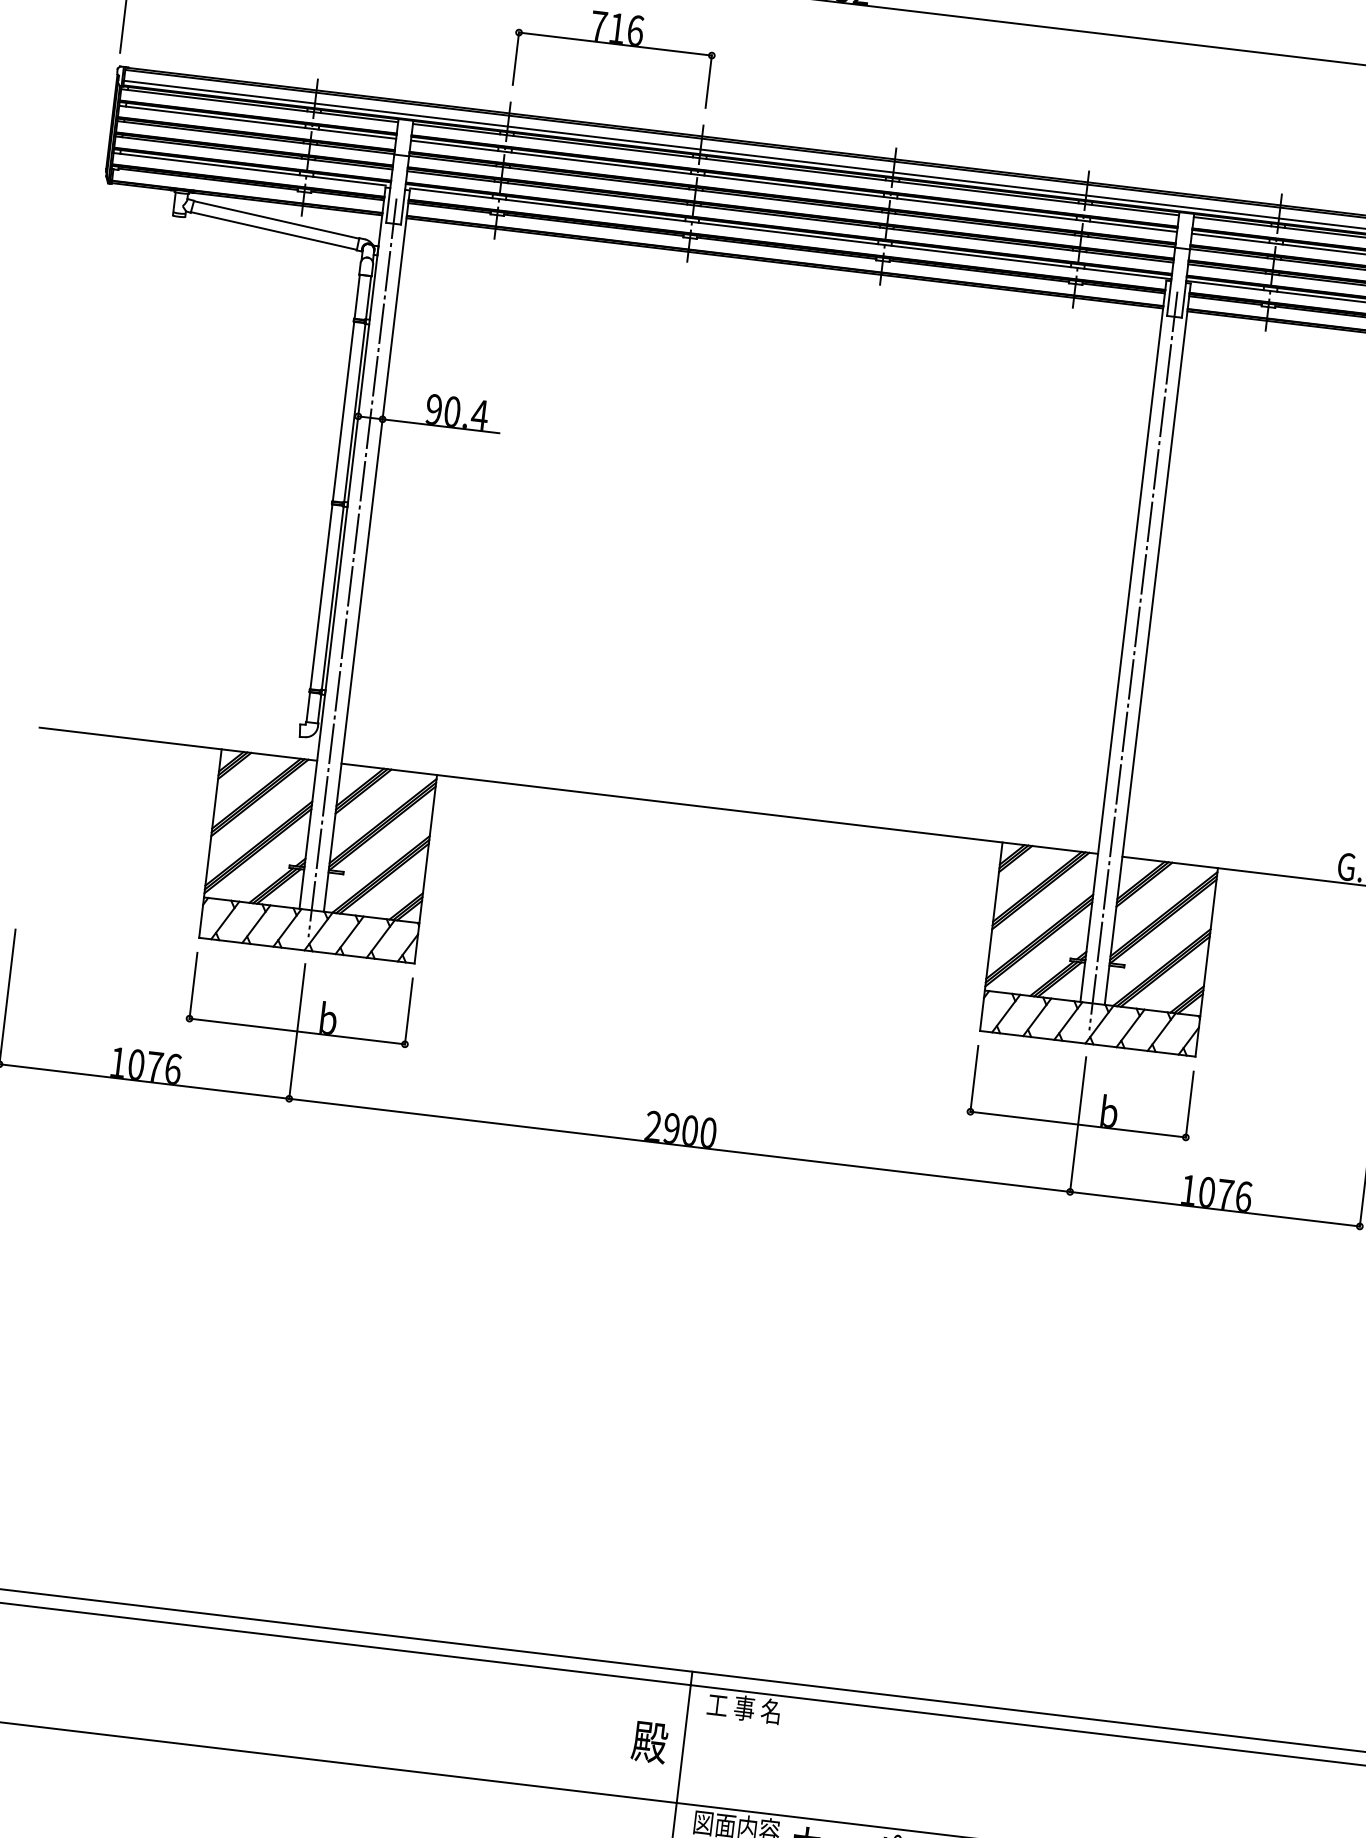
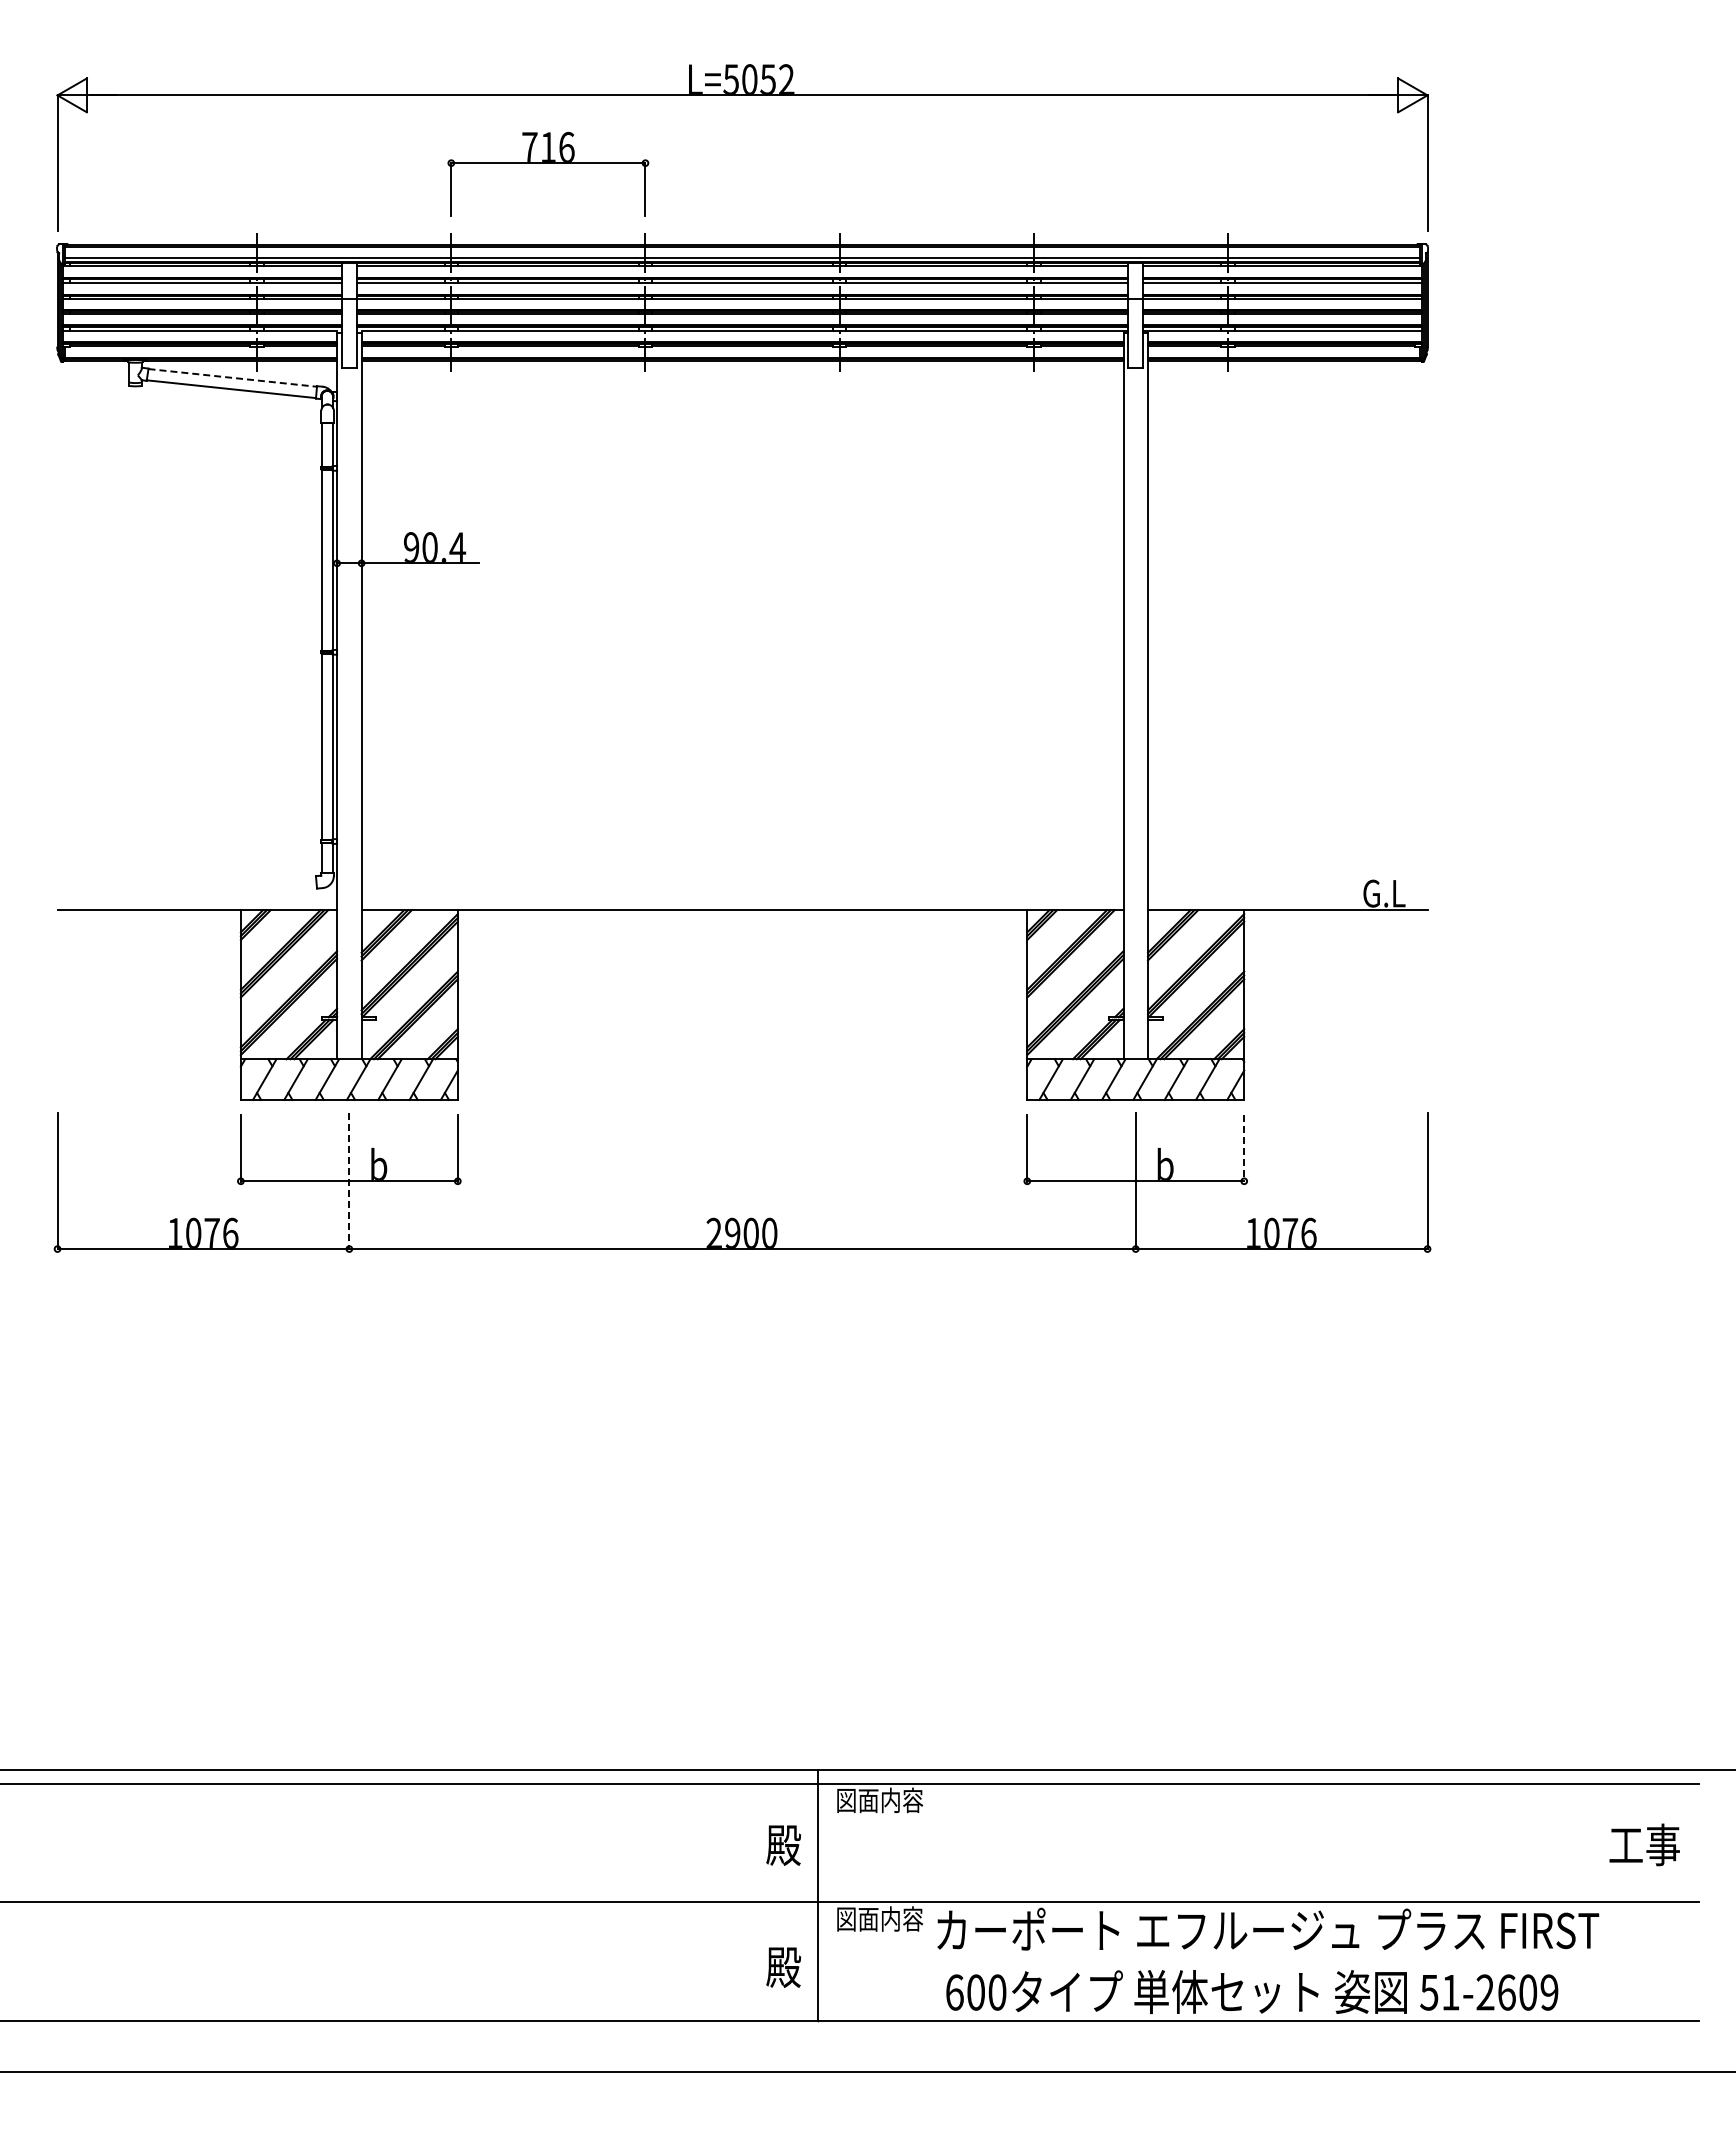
line: (276, 219) -> (232, 377), solid -> dashed
line: (352, 567) -> (349, 714), removed
line: (1133, 661) -> (1135, 714), removed
line: (297, 1031) -> (349, 1181), solid -> dashed
line: (1189, 1104) -> (1244, 1148), solid -> dashed
text: (750, 1709) -> (879, 1800), 工 事 名 -> 図面内容

